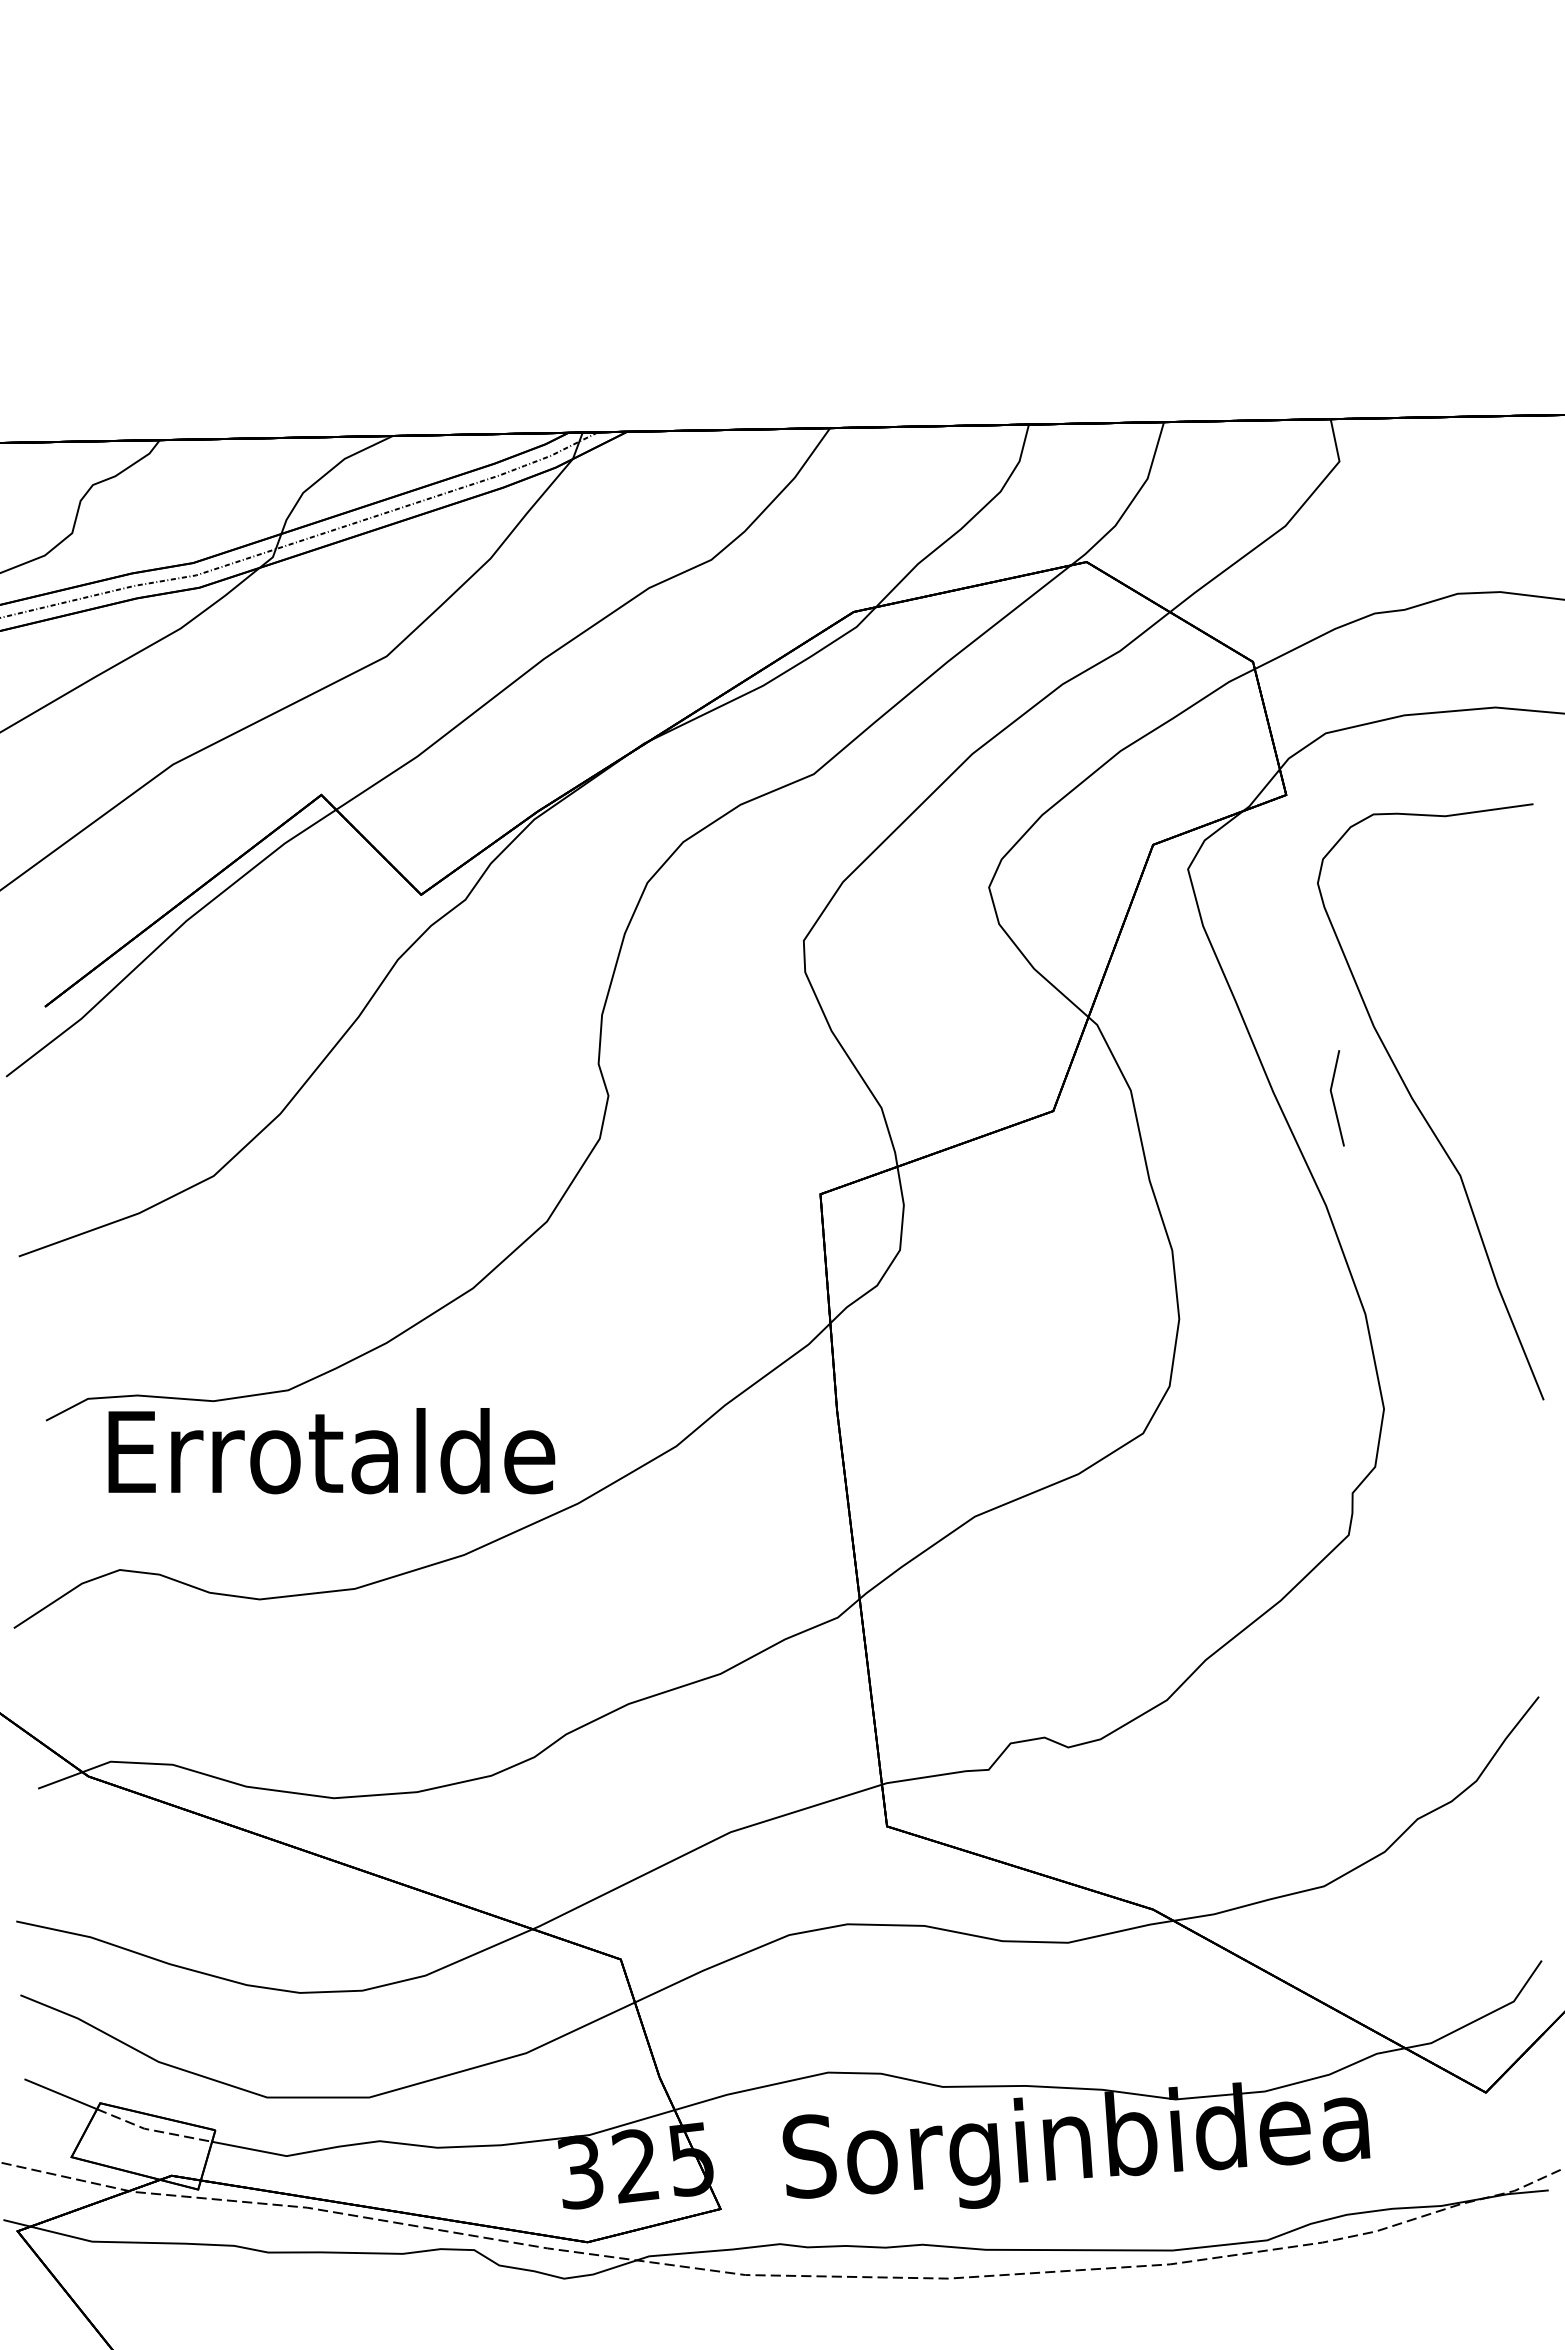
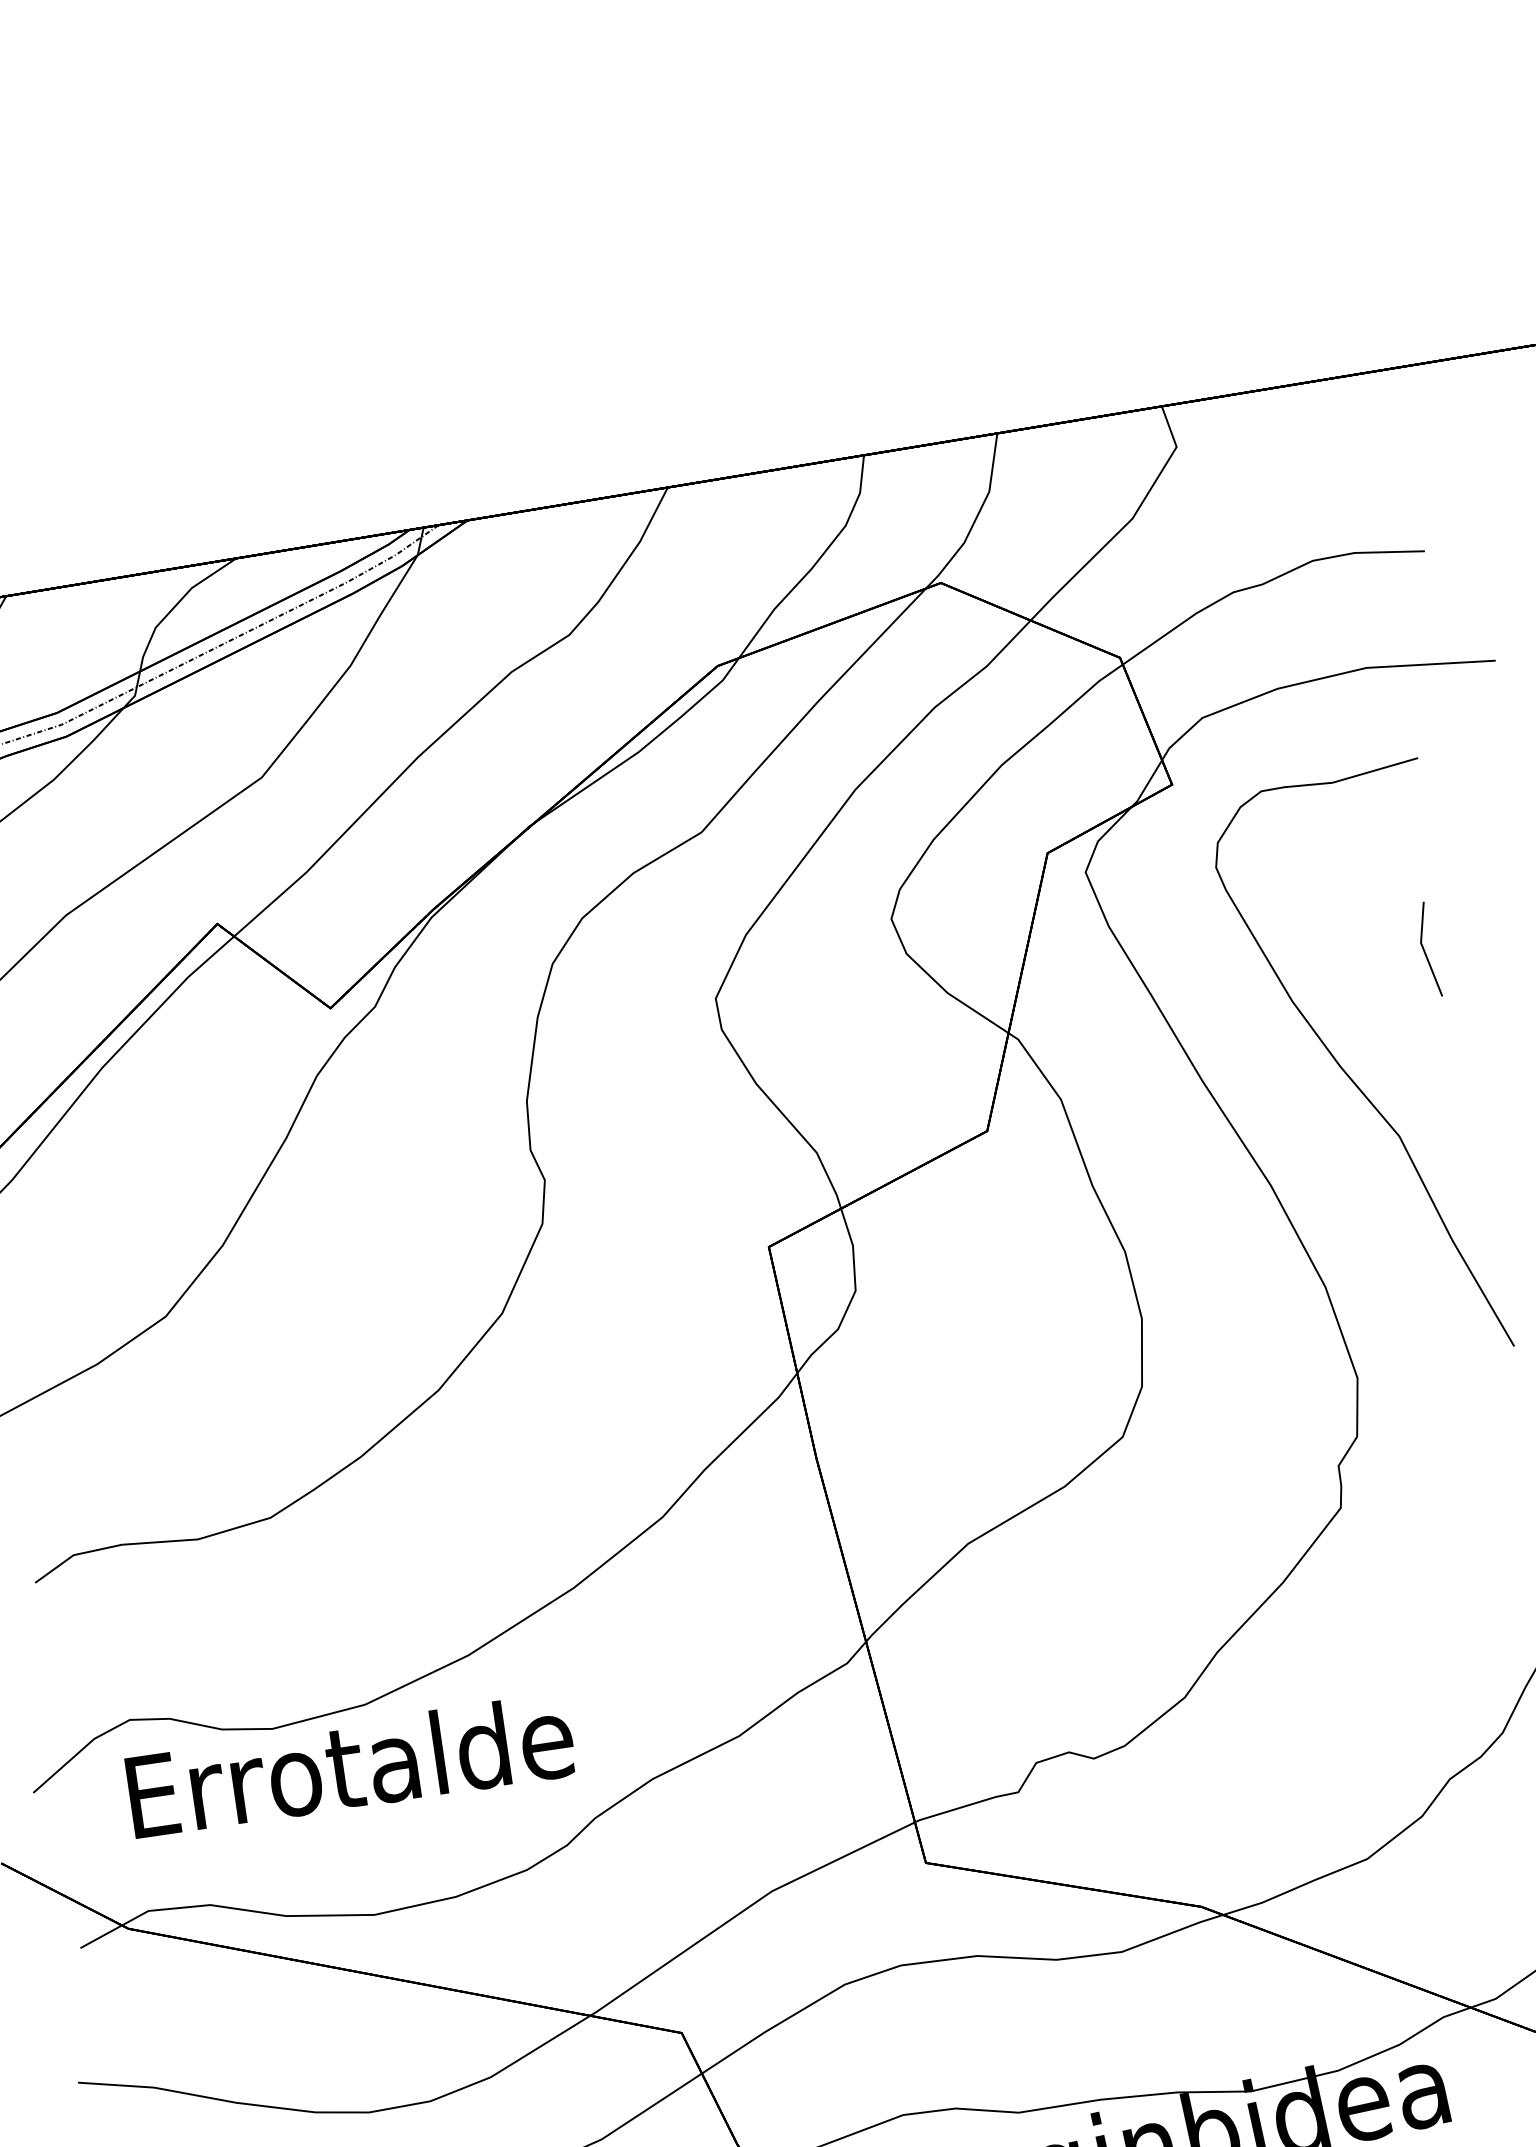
line: (1333, 1098) -> (1424, 950), moved
text: (331, 1451) -> (350, 1766), moved

